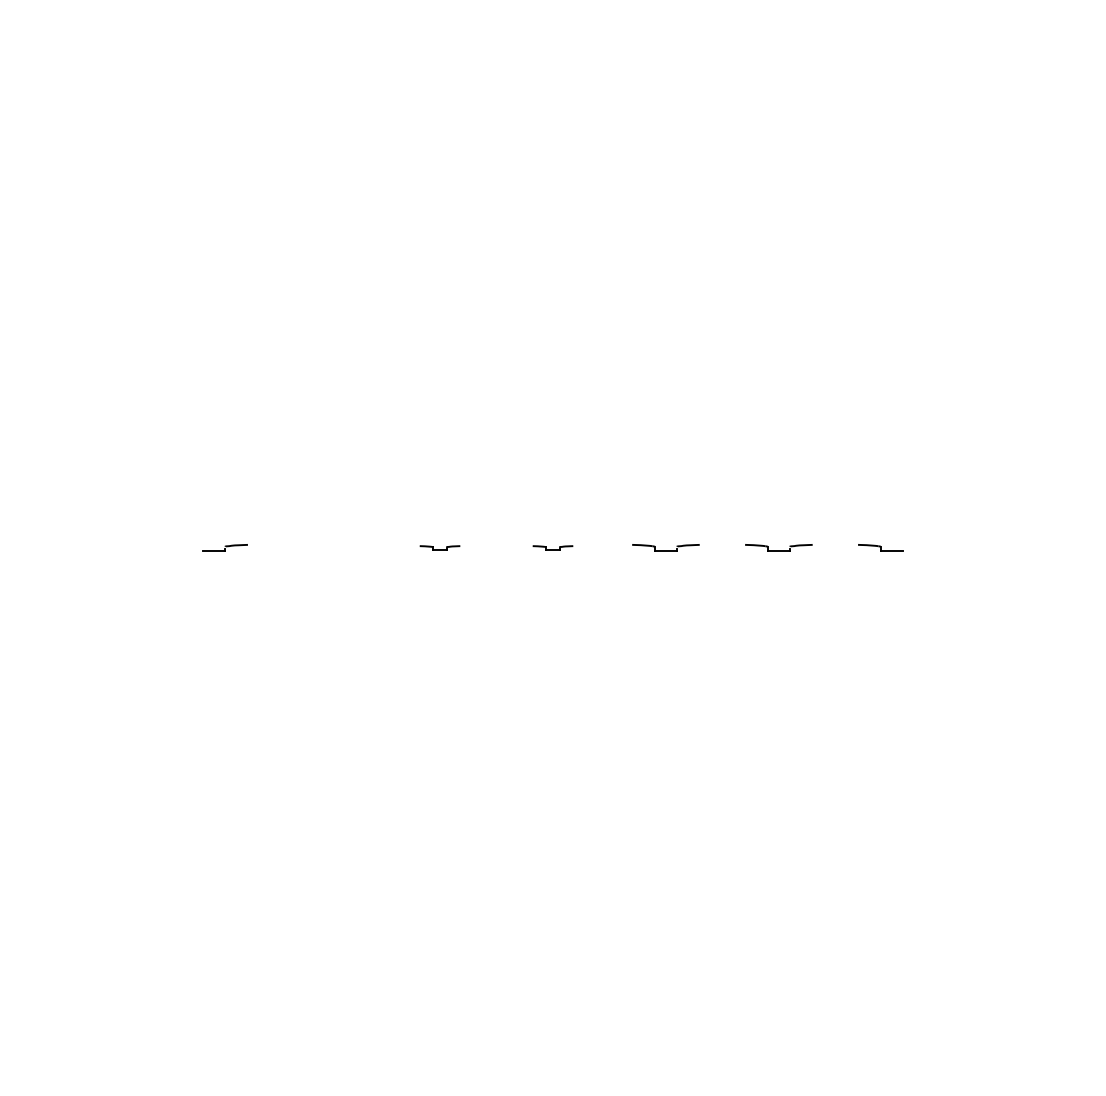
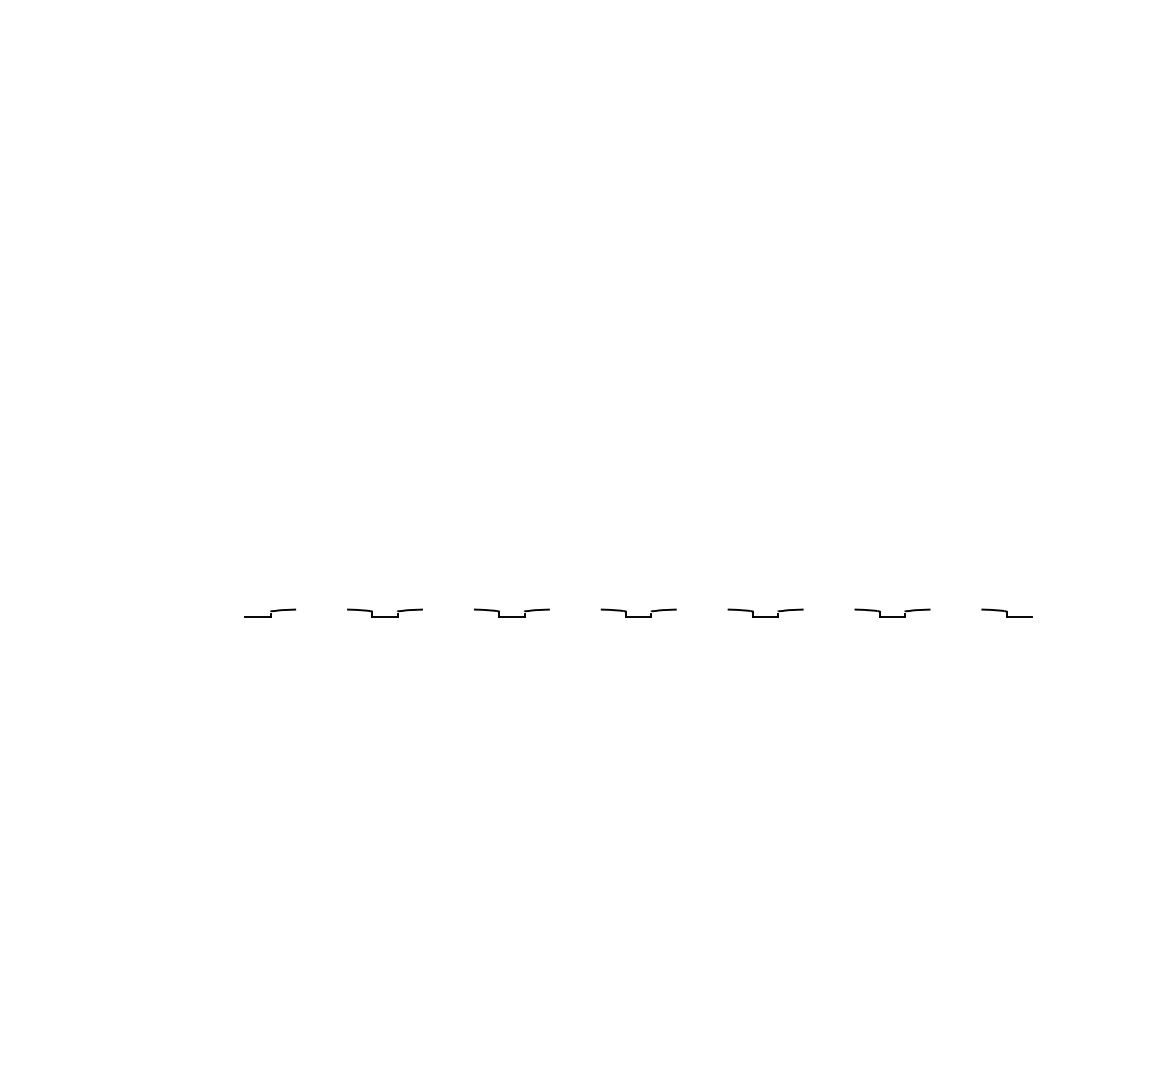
part: (326, 547) -> (384, 612), added
part: (439, 547) -> (511, 612), size x1.67
part: (552, 547) -> (638, 612), size x1.67

